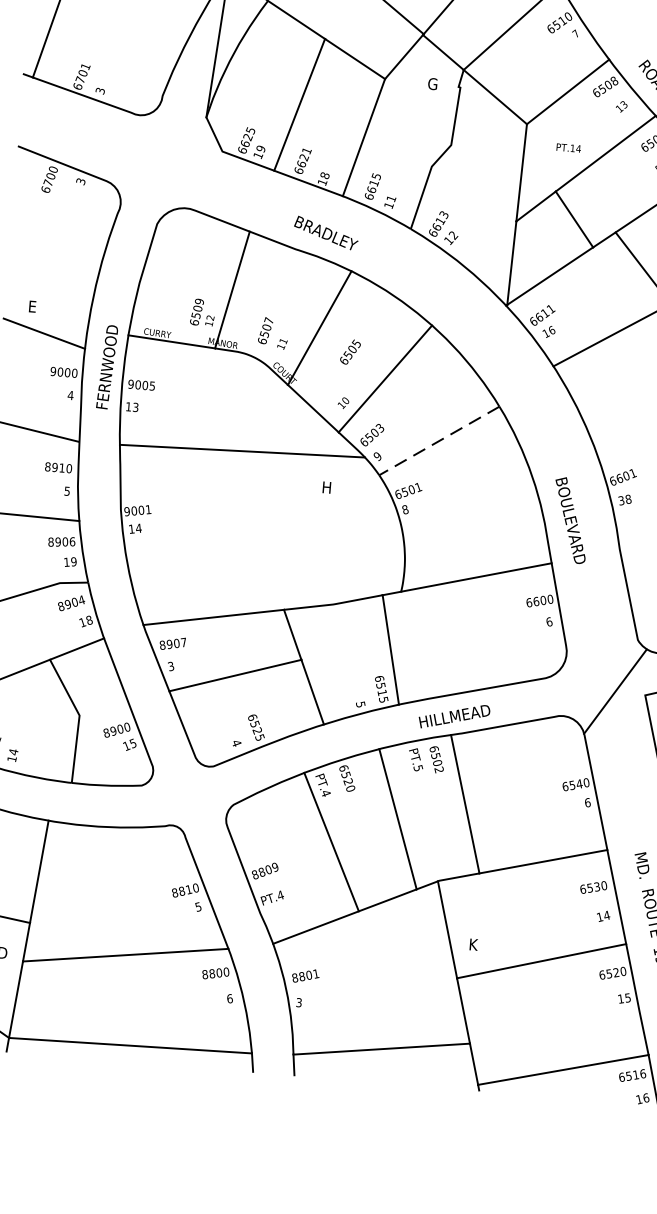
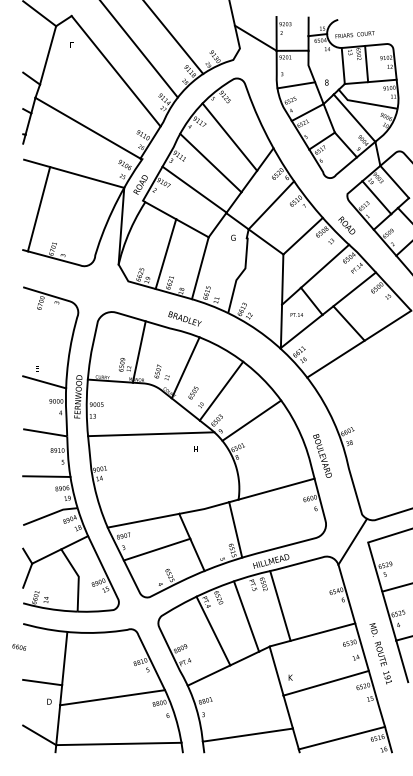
text: (568, 147) -> (296, 314), moved
text: (350, 351) -> (193, 392), moved
line: (438, 440) -> (251, 420), dashed -> solid

